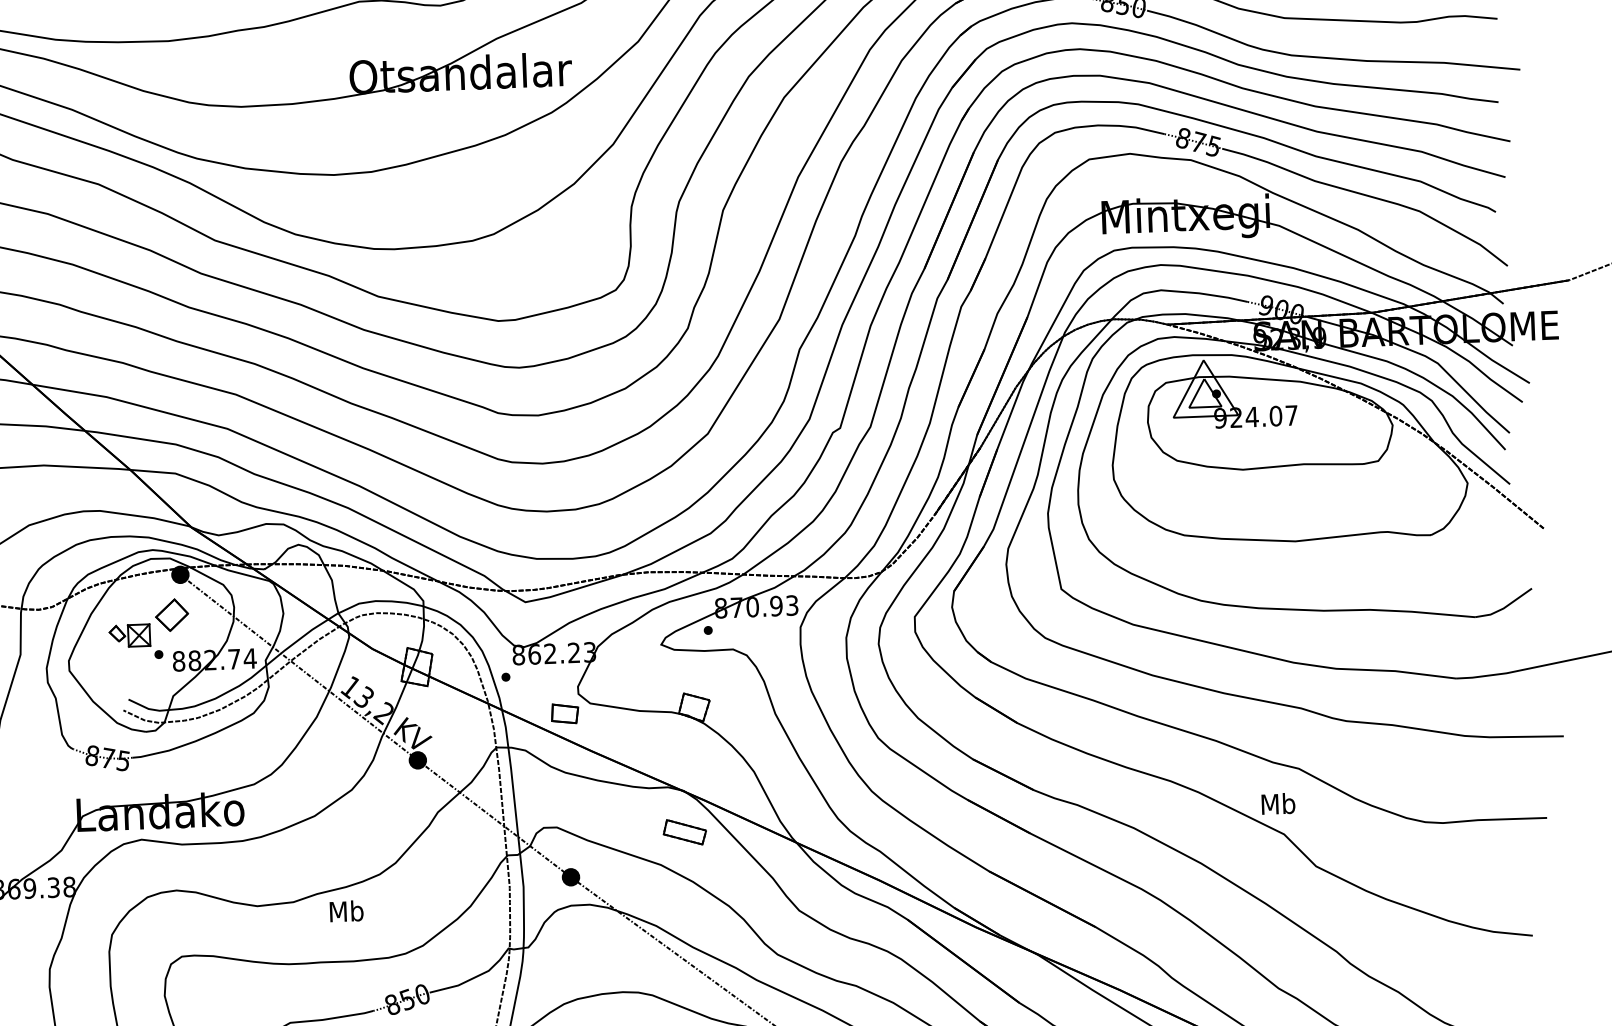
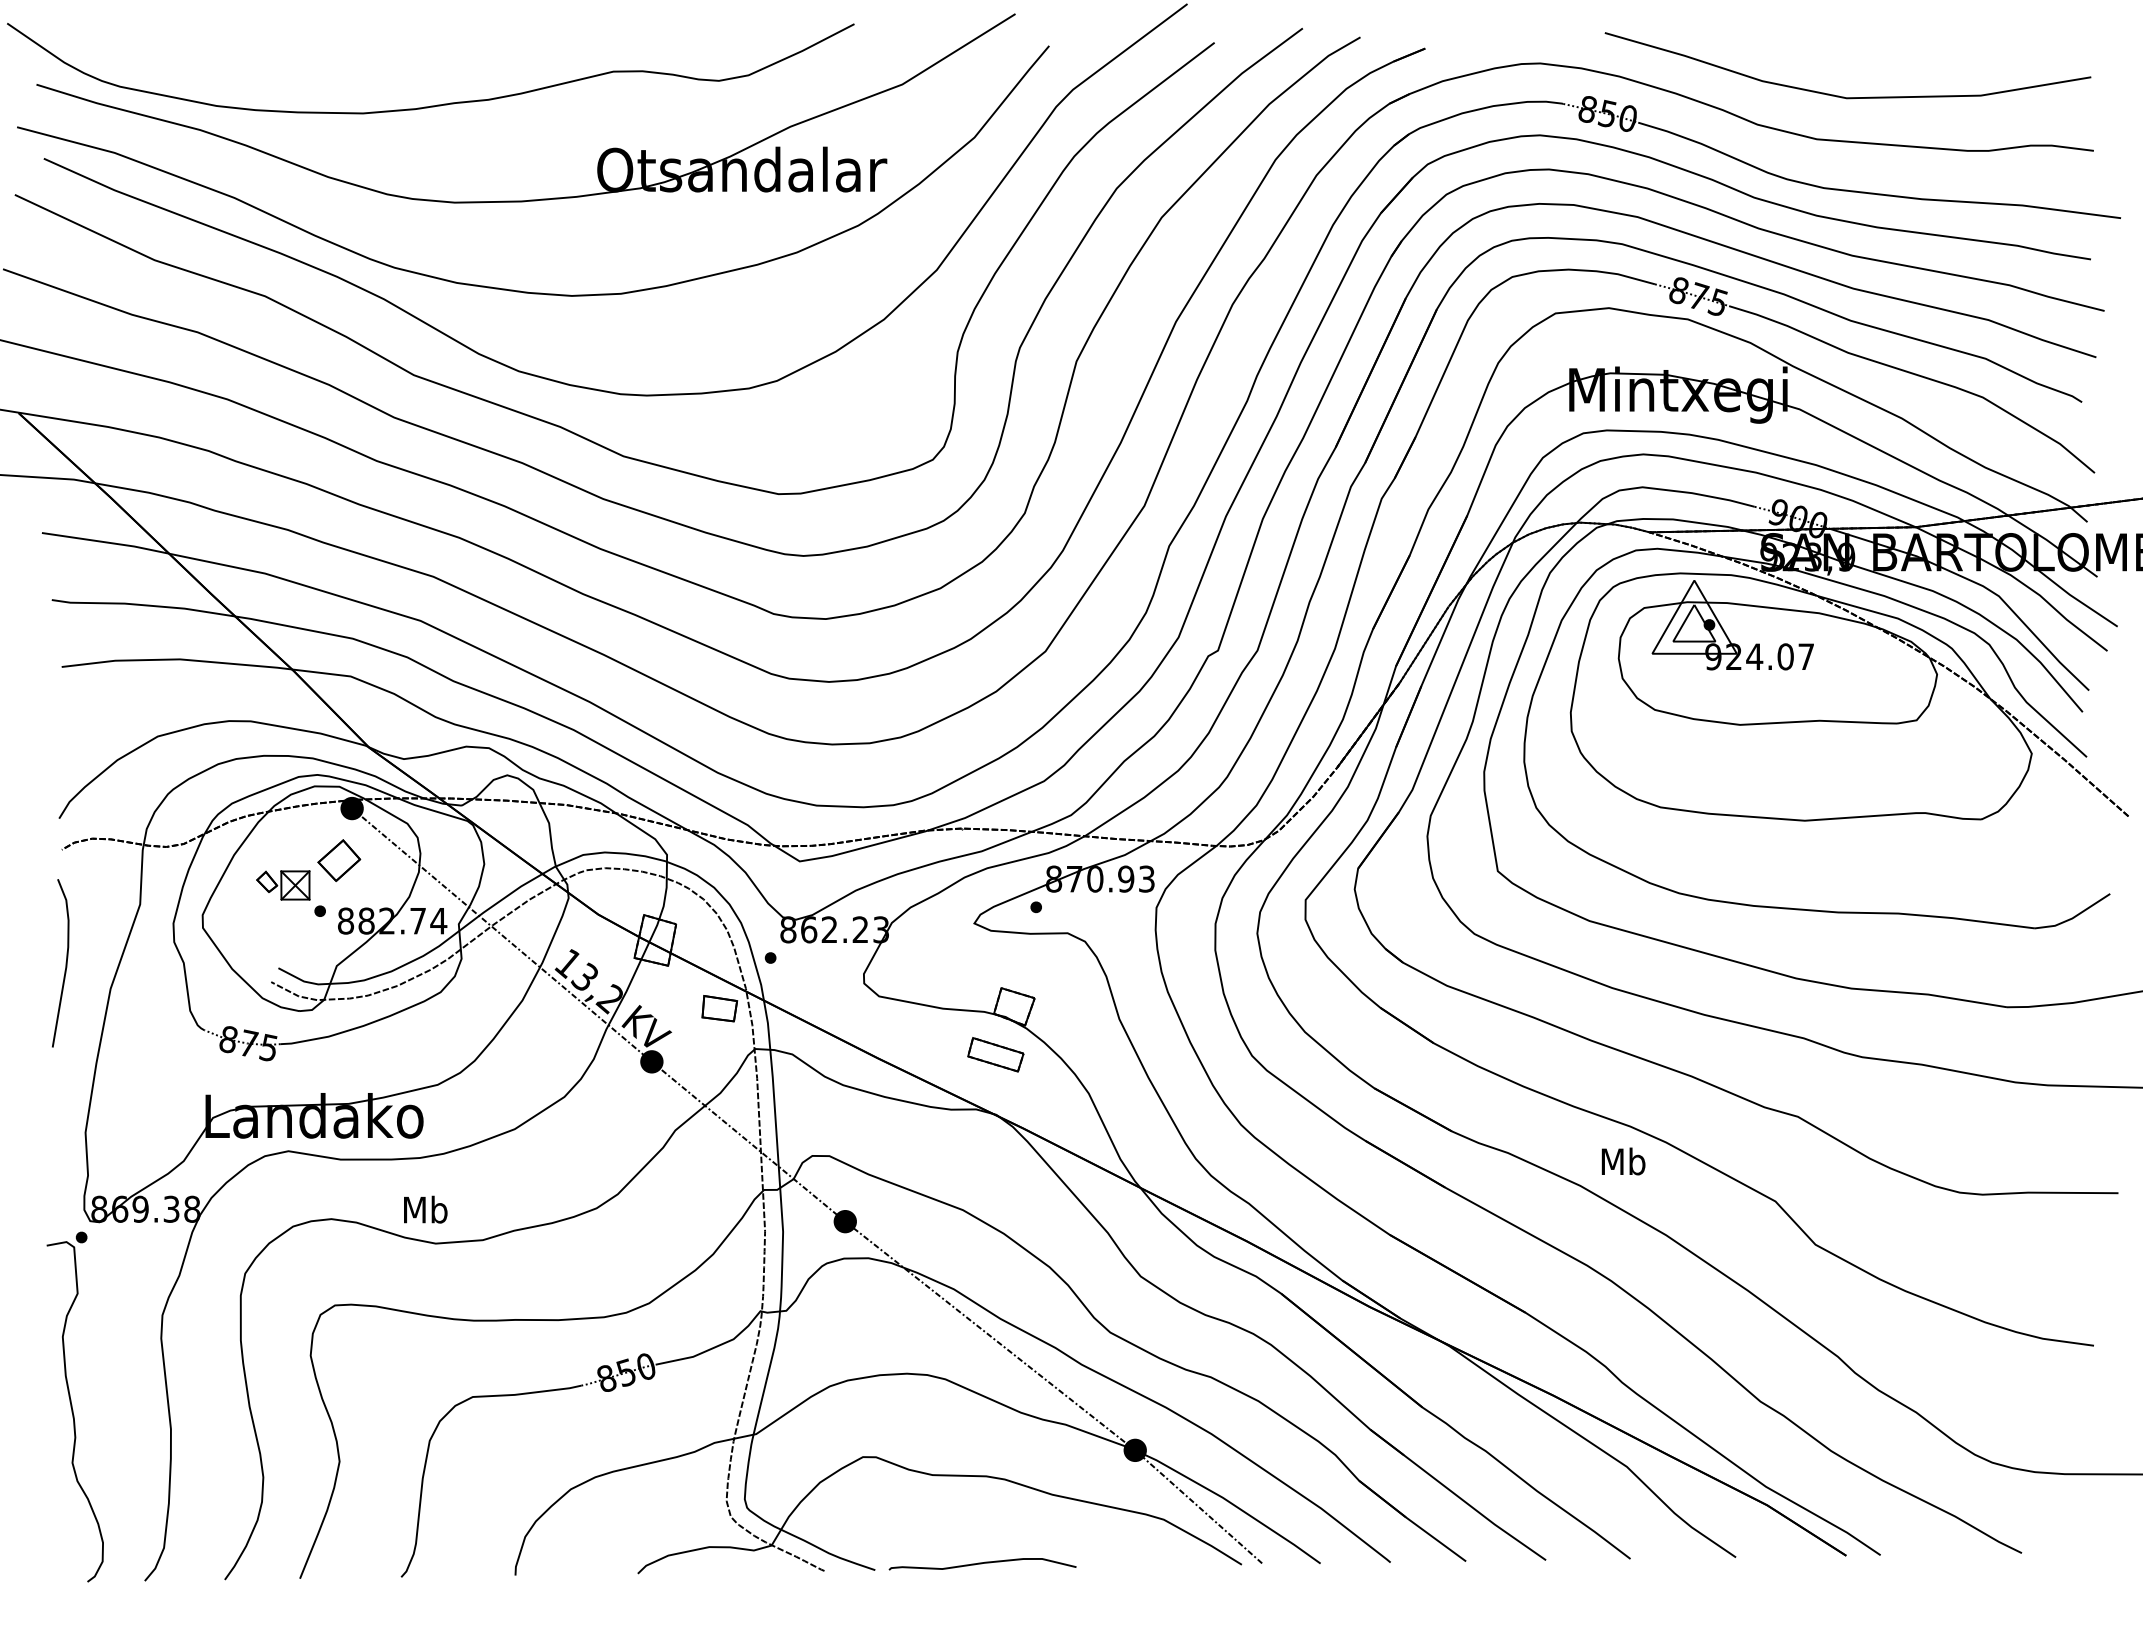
part: (564, 713) -> (719, 1008), moved
text: (1278, 803) -> (1623, 1161), moved
part: (684, 832) -> (995, 1054), moved
text: (346, 911) -> (425, 1209), moved

